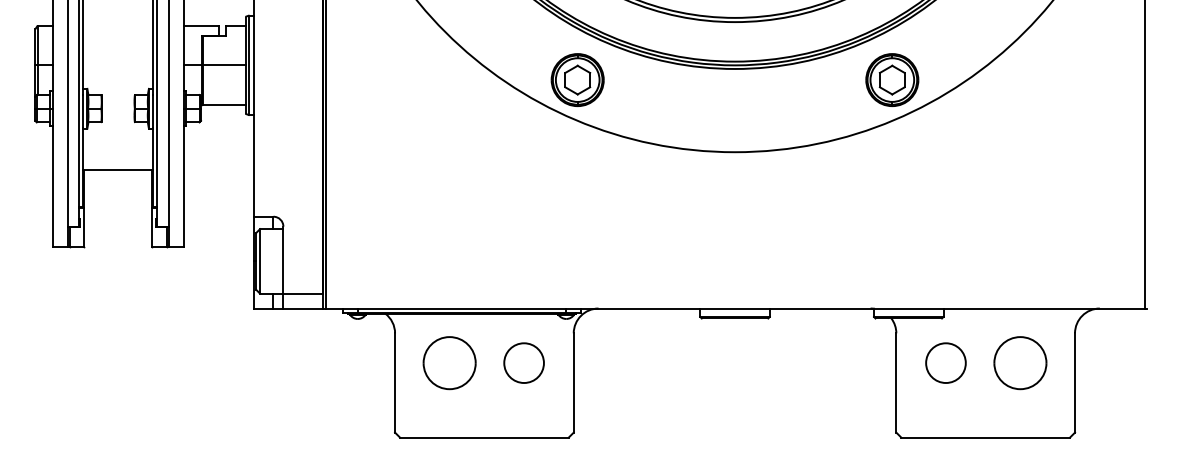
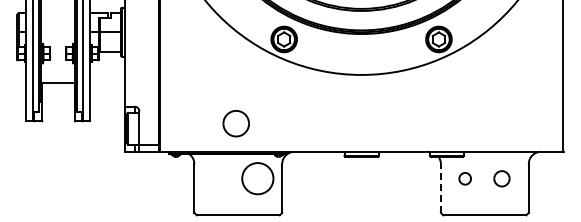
part: (448, 362) -> (235, 123), moved
circle: (523, 362) -> (257, 178), size x1.6
circle: (944, 362) -> (464, 178), size x0.6
part: (1019, 362) -> (501, 178), size x0.6
line: (895, 381) -> (440, 187), solid -> dashed

